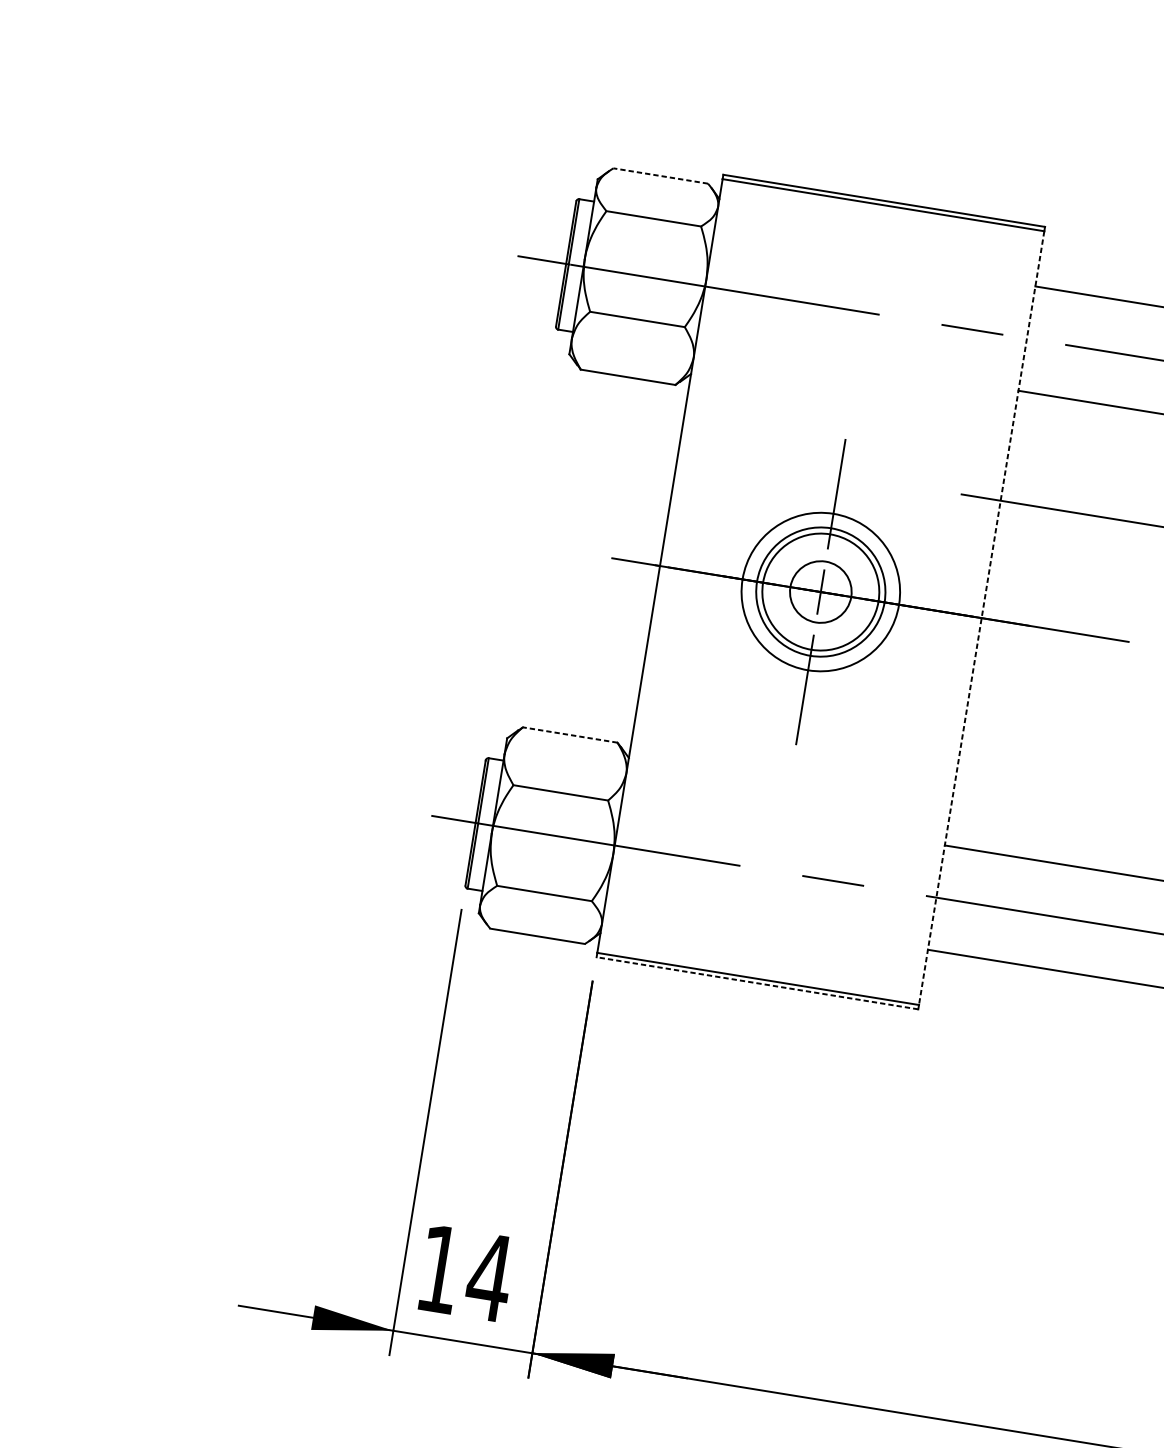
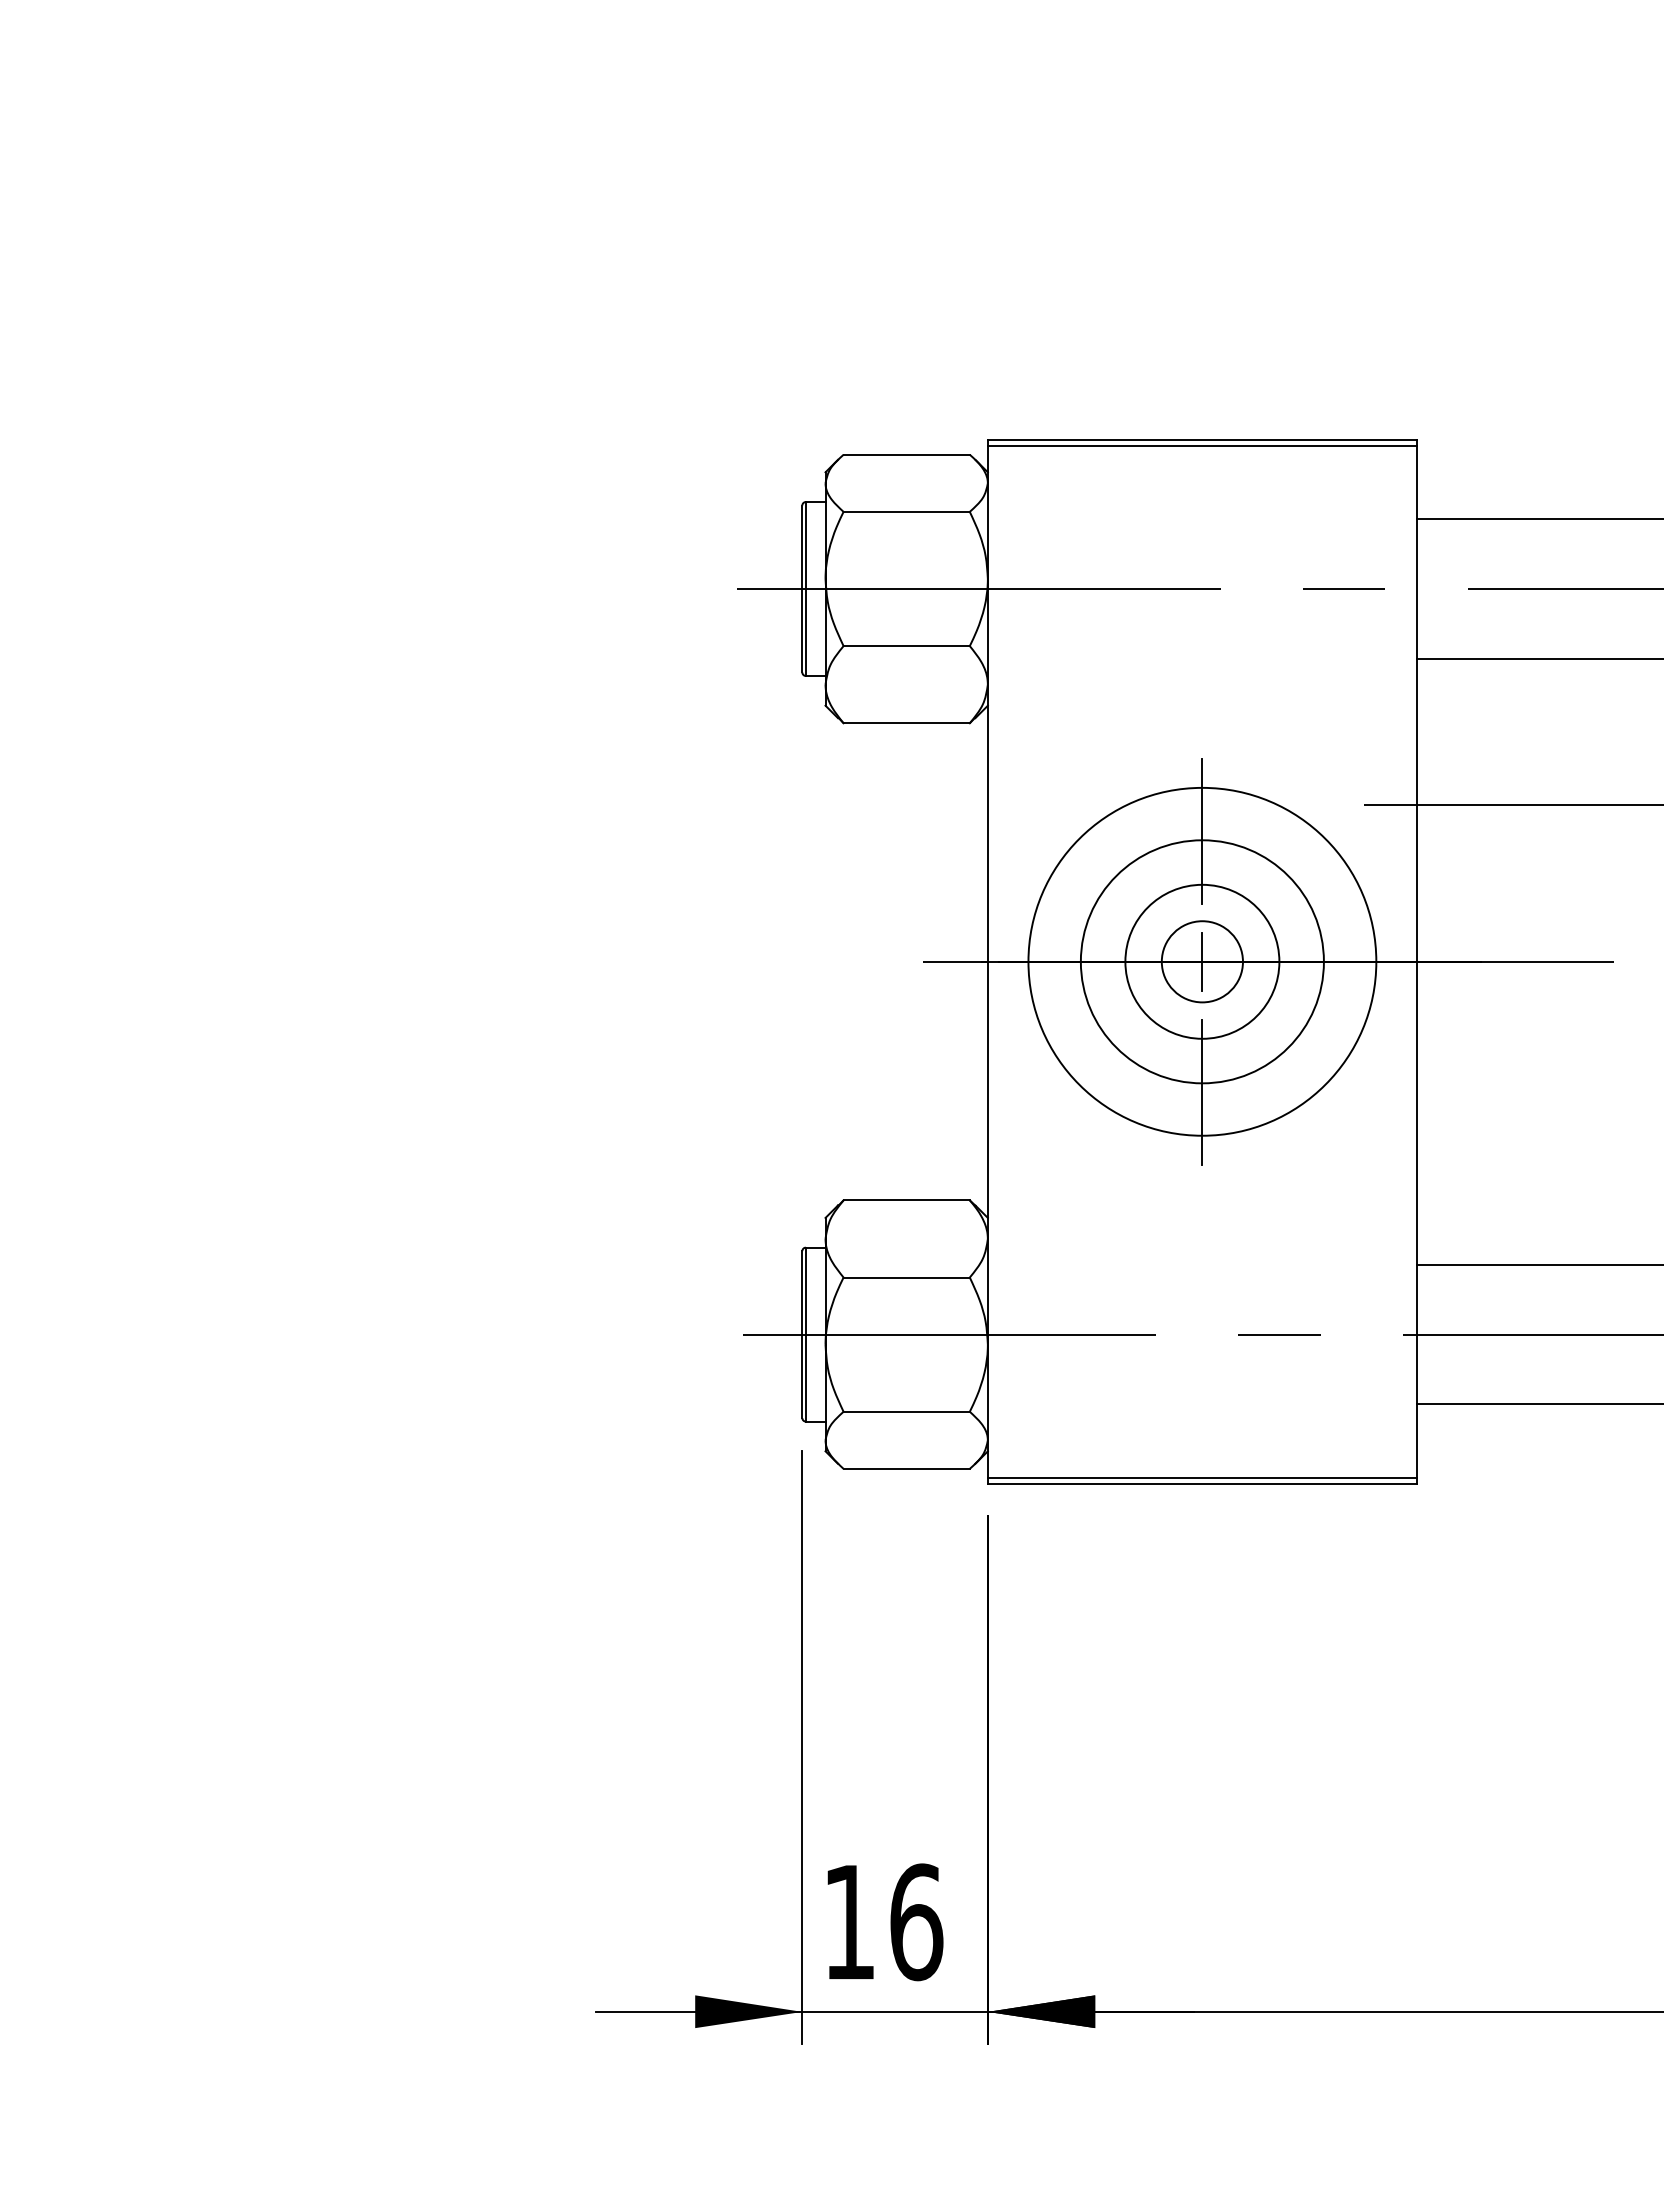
line: (660, 175) -> (906, 454), dashed -> solid
circle: (820, 591) -> (1201, 961), size x1.43
circle: (820, 591) -> (1202, 961), size x1.67
line: (981, 618) -> (1416, 962), dashed -> solid
line: (570, 735) -> (906, 1200), dashed -> solid
line: (757, 983) -> (1202, 1483), dashed -> solid
text: (489, 1277) -> (916, 1922), 14 -> 16

